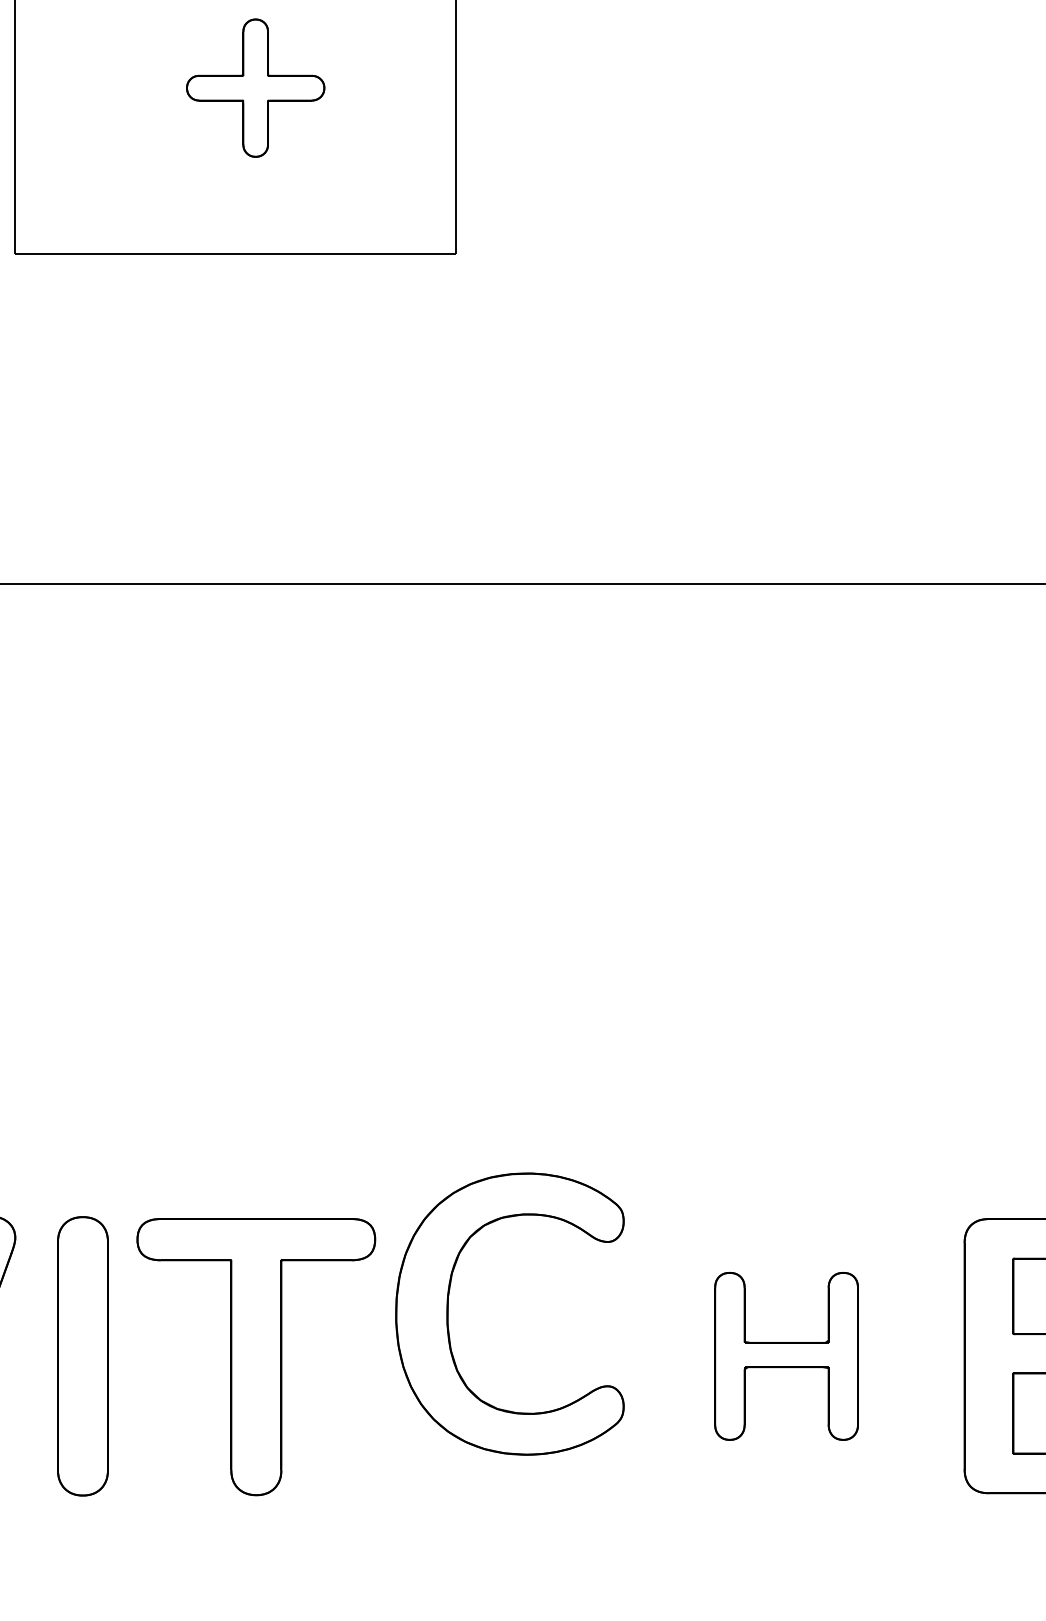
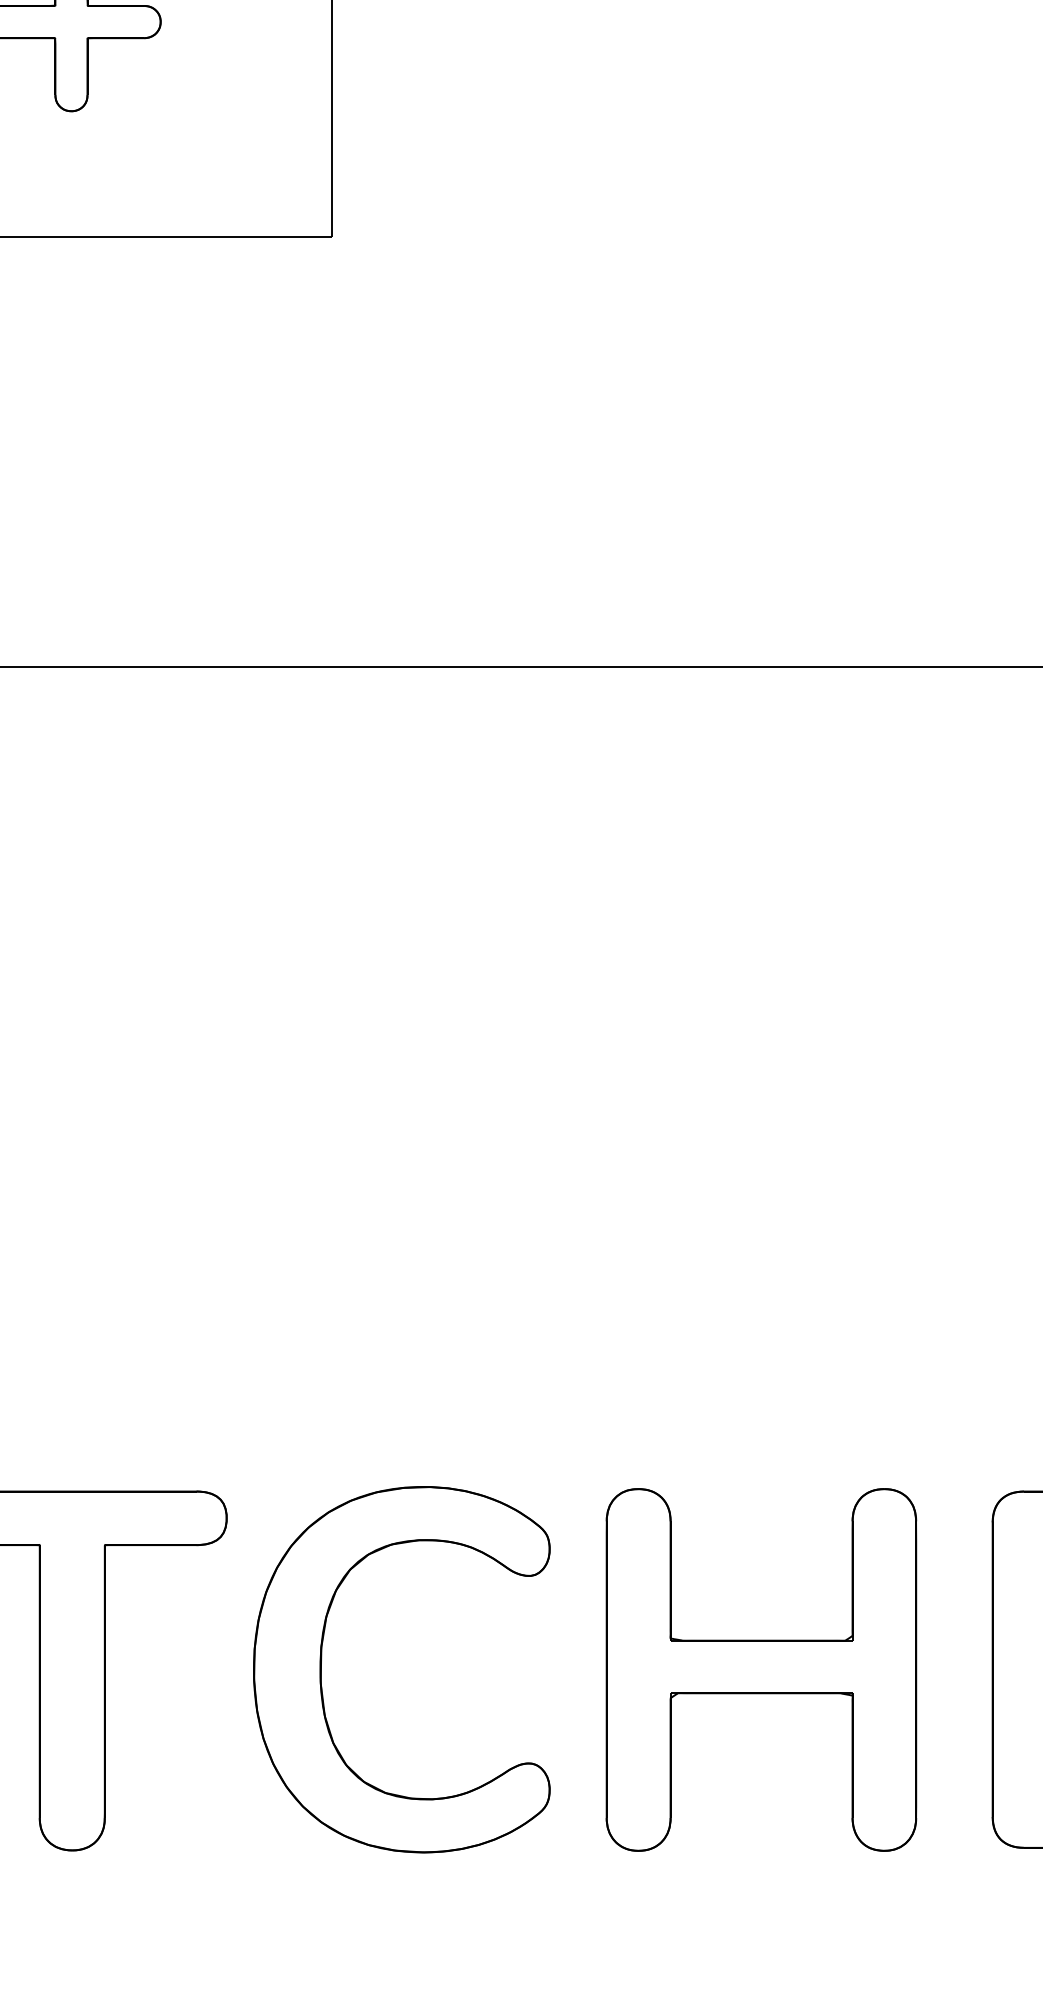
part: (448, 1313) -> (322, 1668), moved
part: (786, 1356) -> (761, 1670), size x1.67

